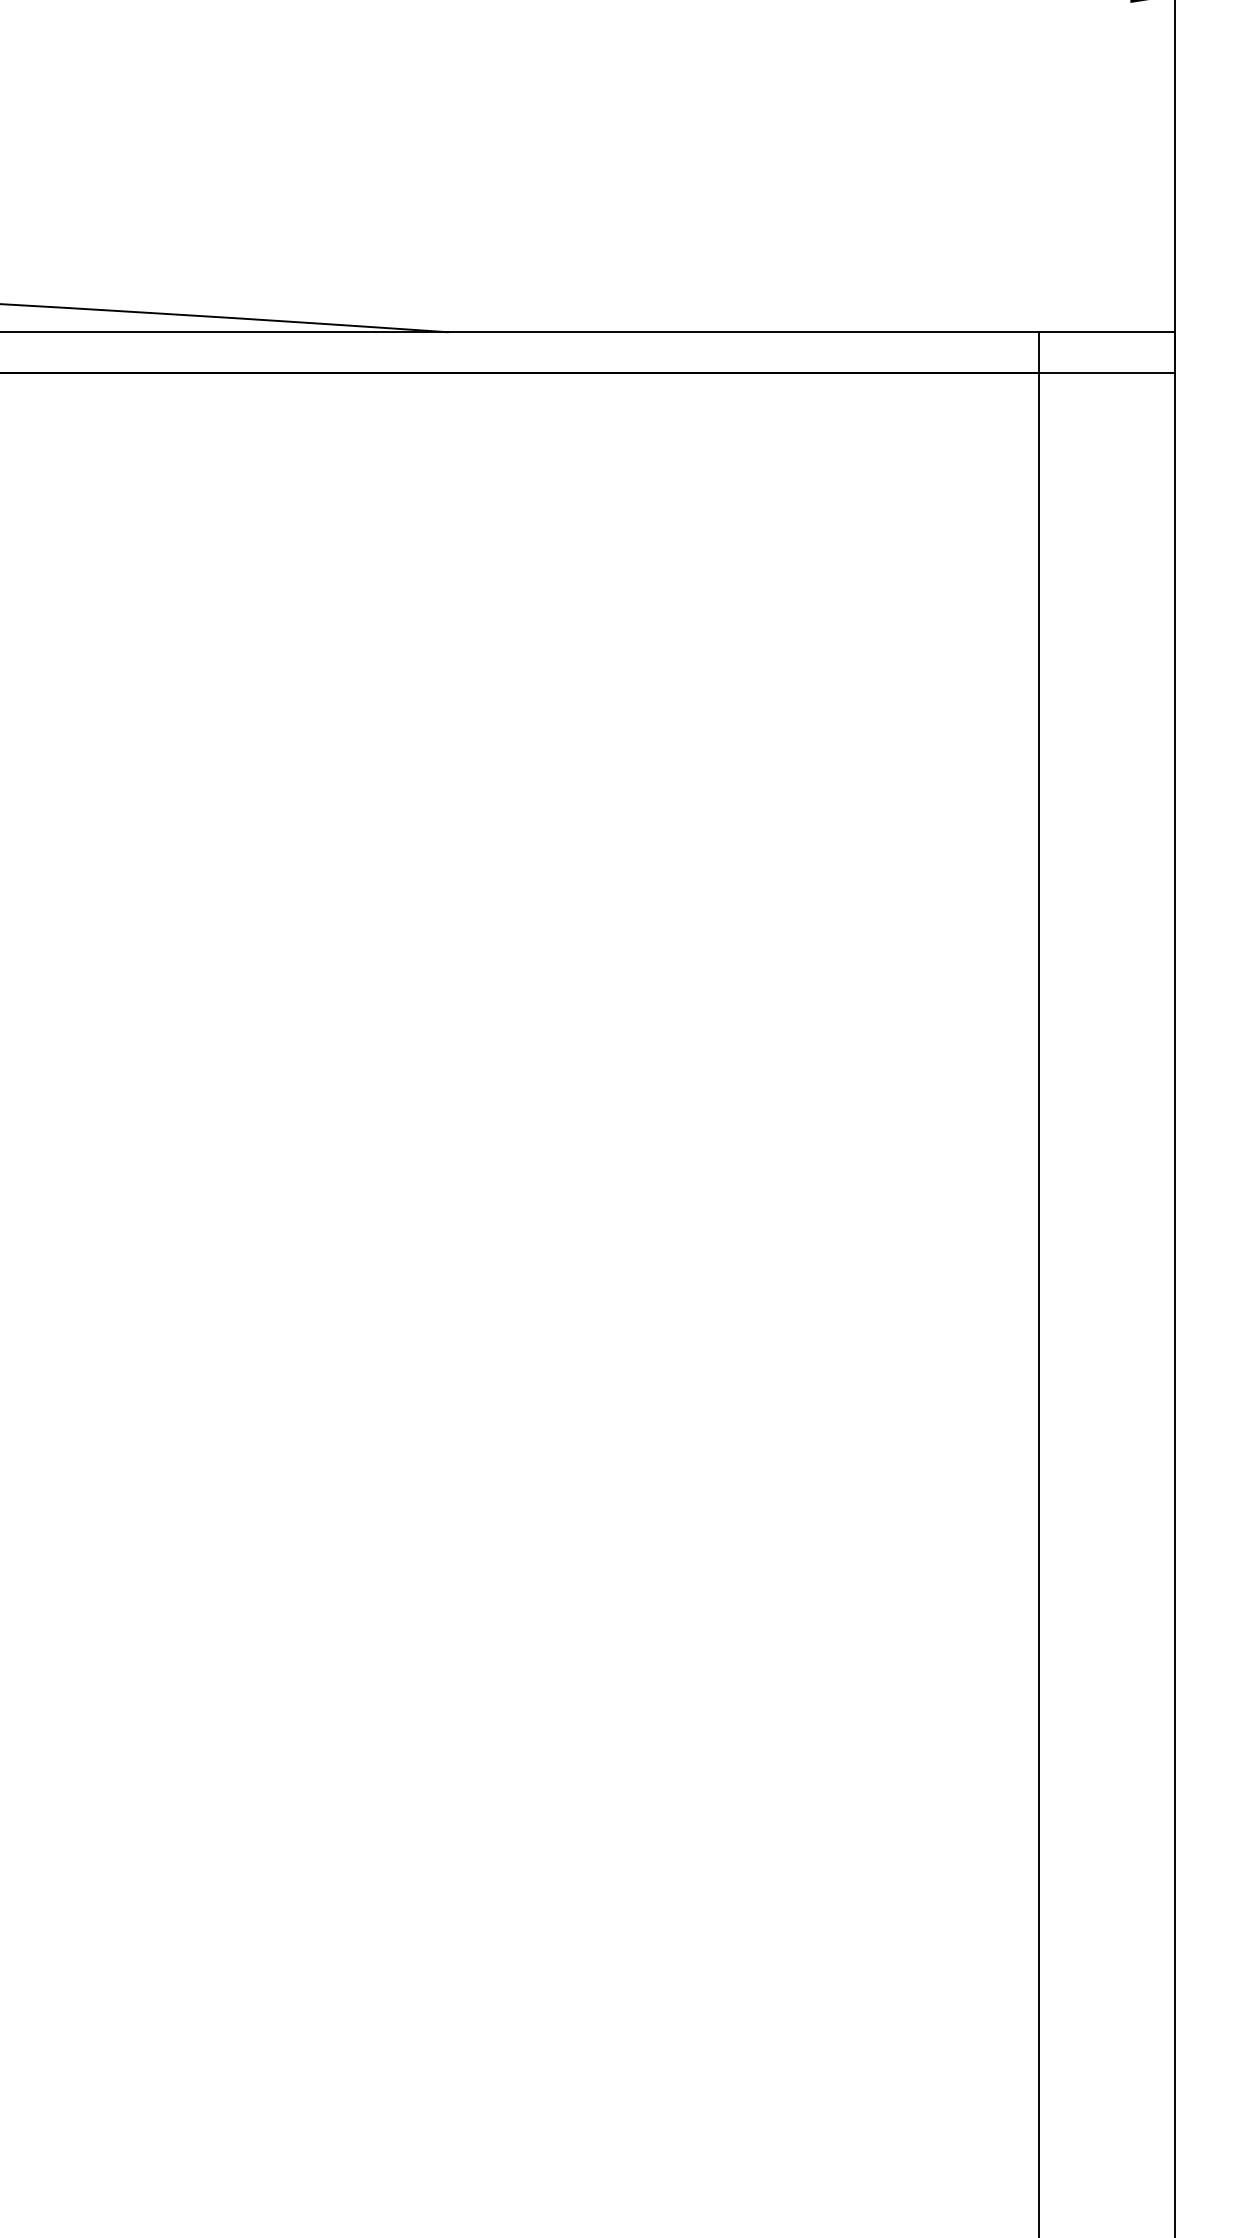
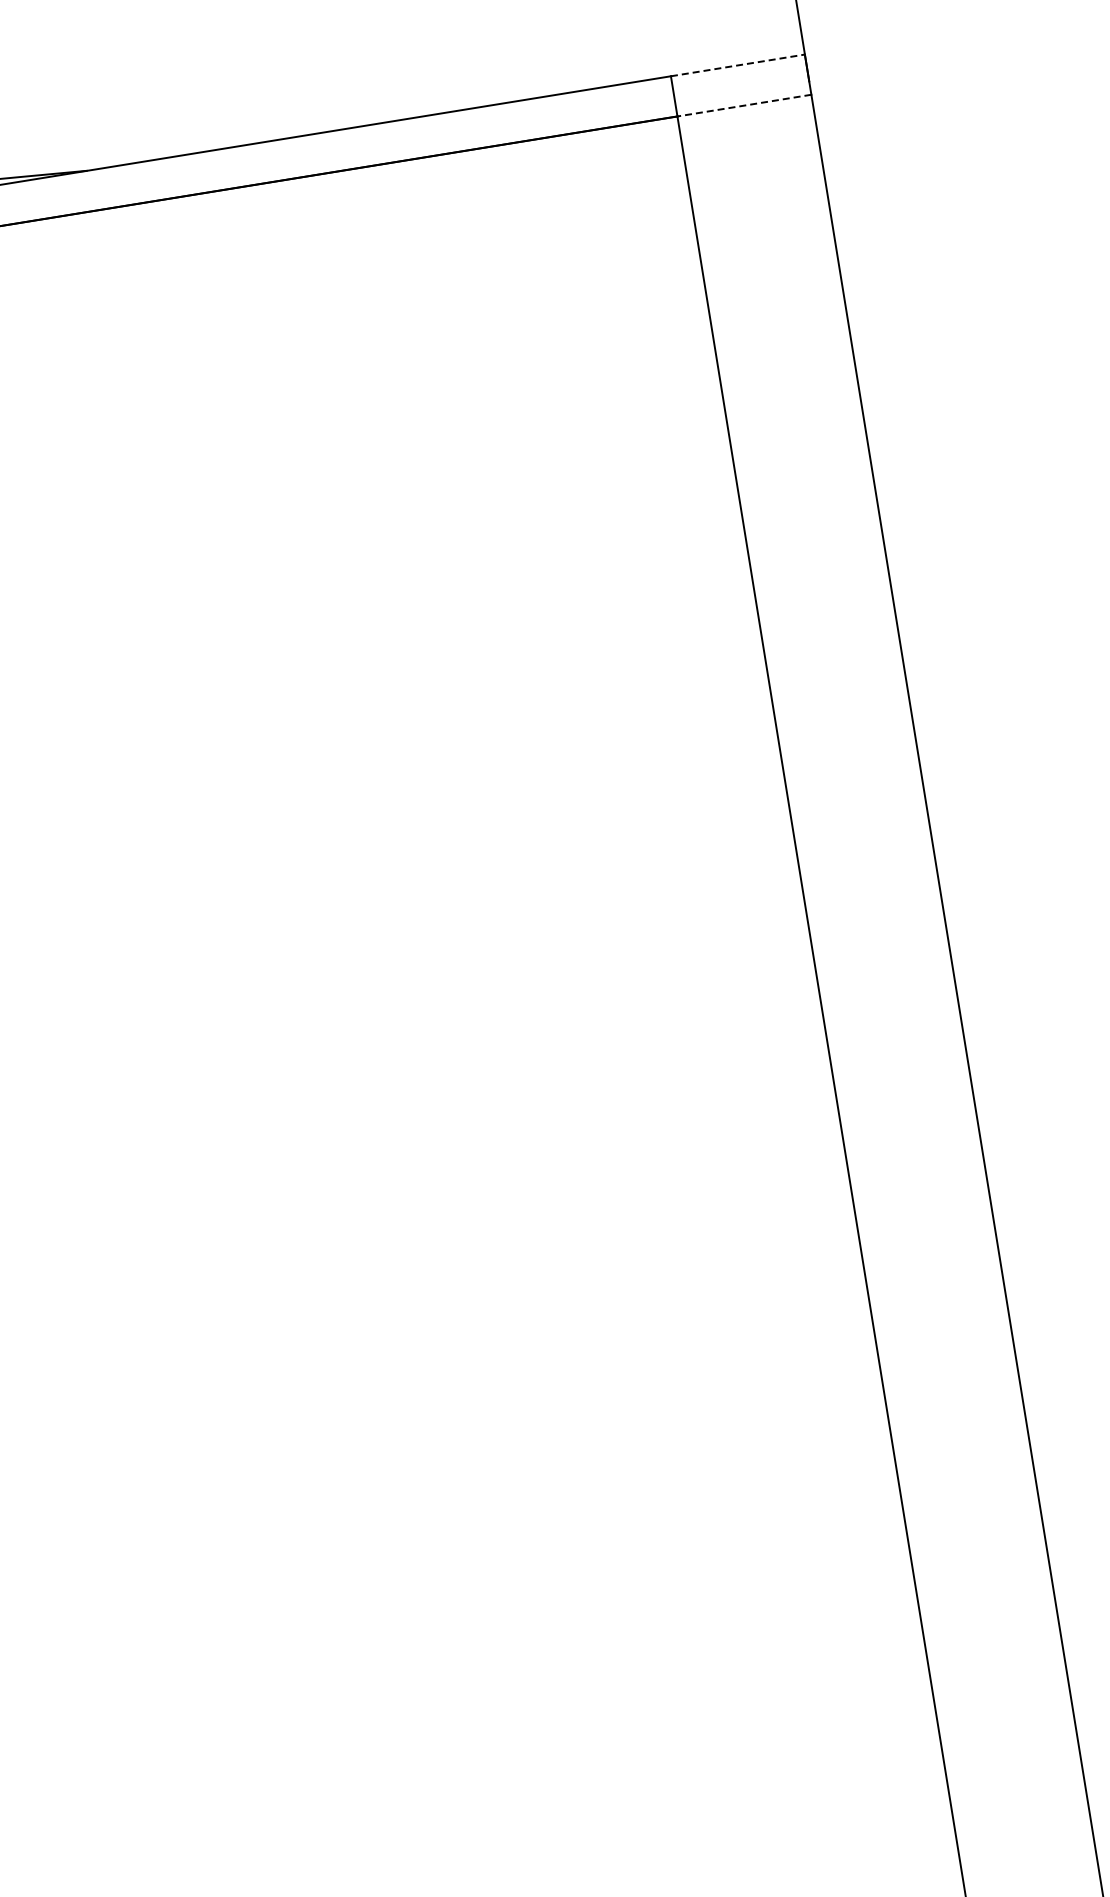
line: (1107, 332) -> (738, 65), solid -> dashed
line: (1107, 372) -> (744, 105), solid -> dashed

